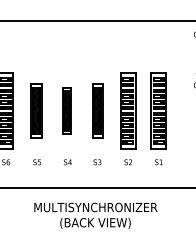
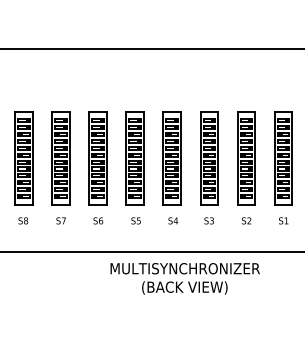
part: (35, 110) -> (134, 158), size x1.43
part: (66, 110) -> (171, 158), size x1.67
part: (97, 110) -> (209, 158), size x1.43
text: (95, 215) -> (184, 278), moved

